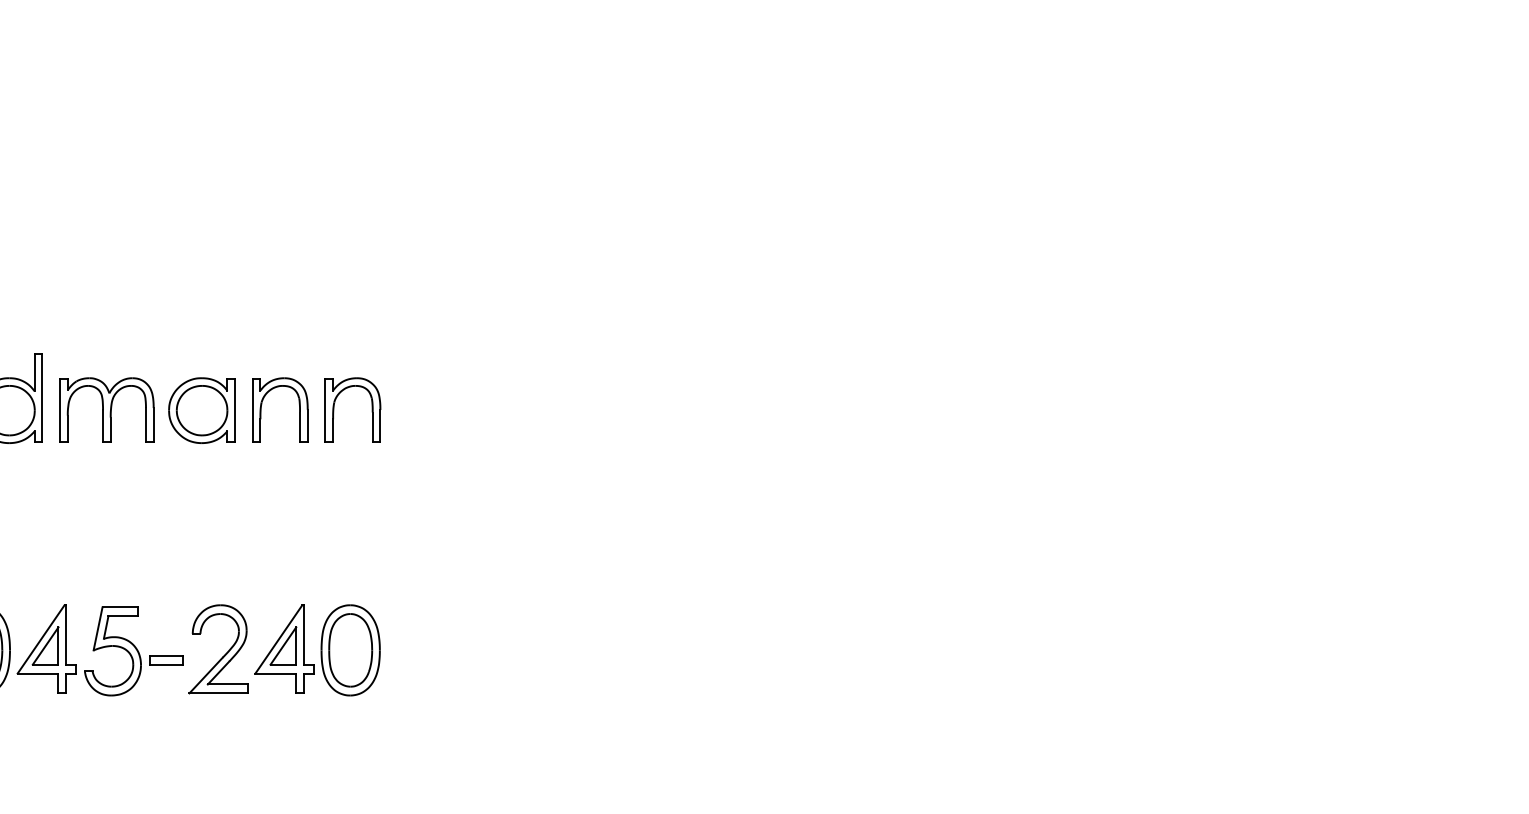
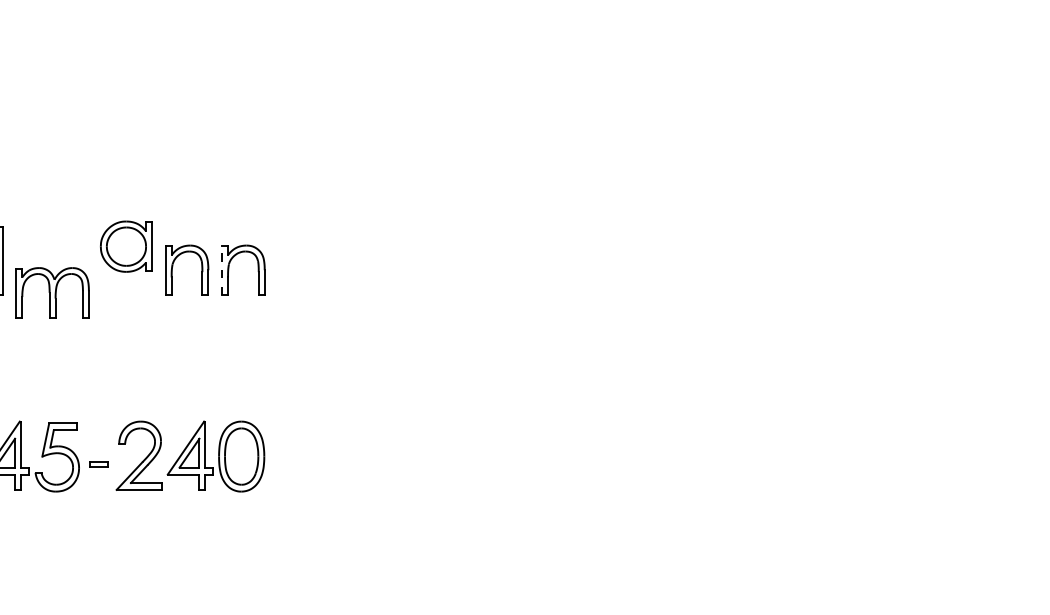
part: (106, 409) -> (52, 292), moved
part: (201, 410) -> (125, 246), moved
line: (325, 410) -> (222, 270), solid -> dashed
part: (166, 660) -> (98, 464), size x0.7

